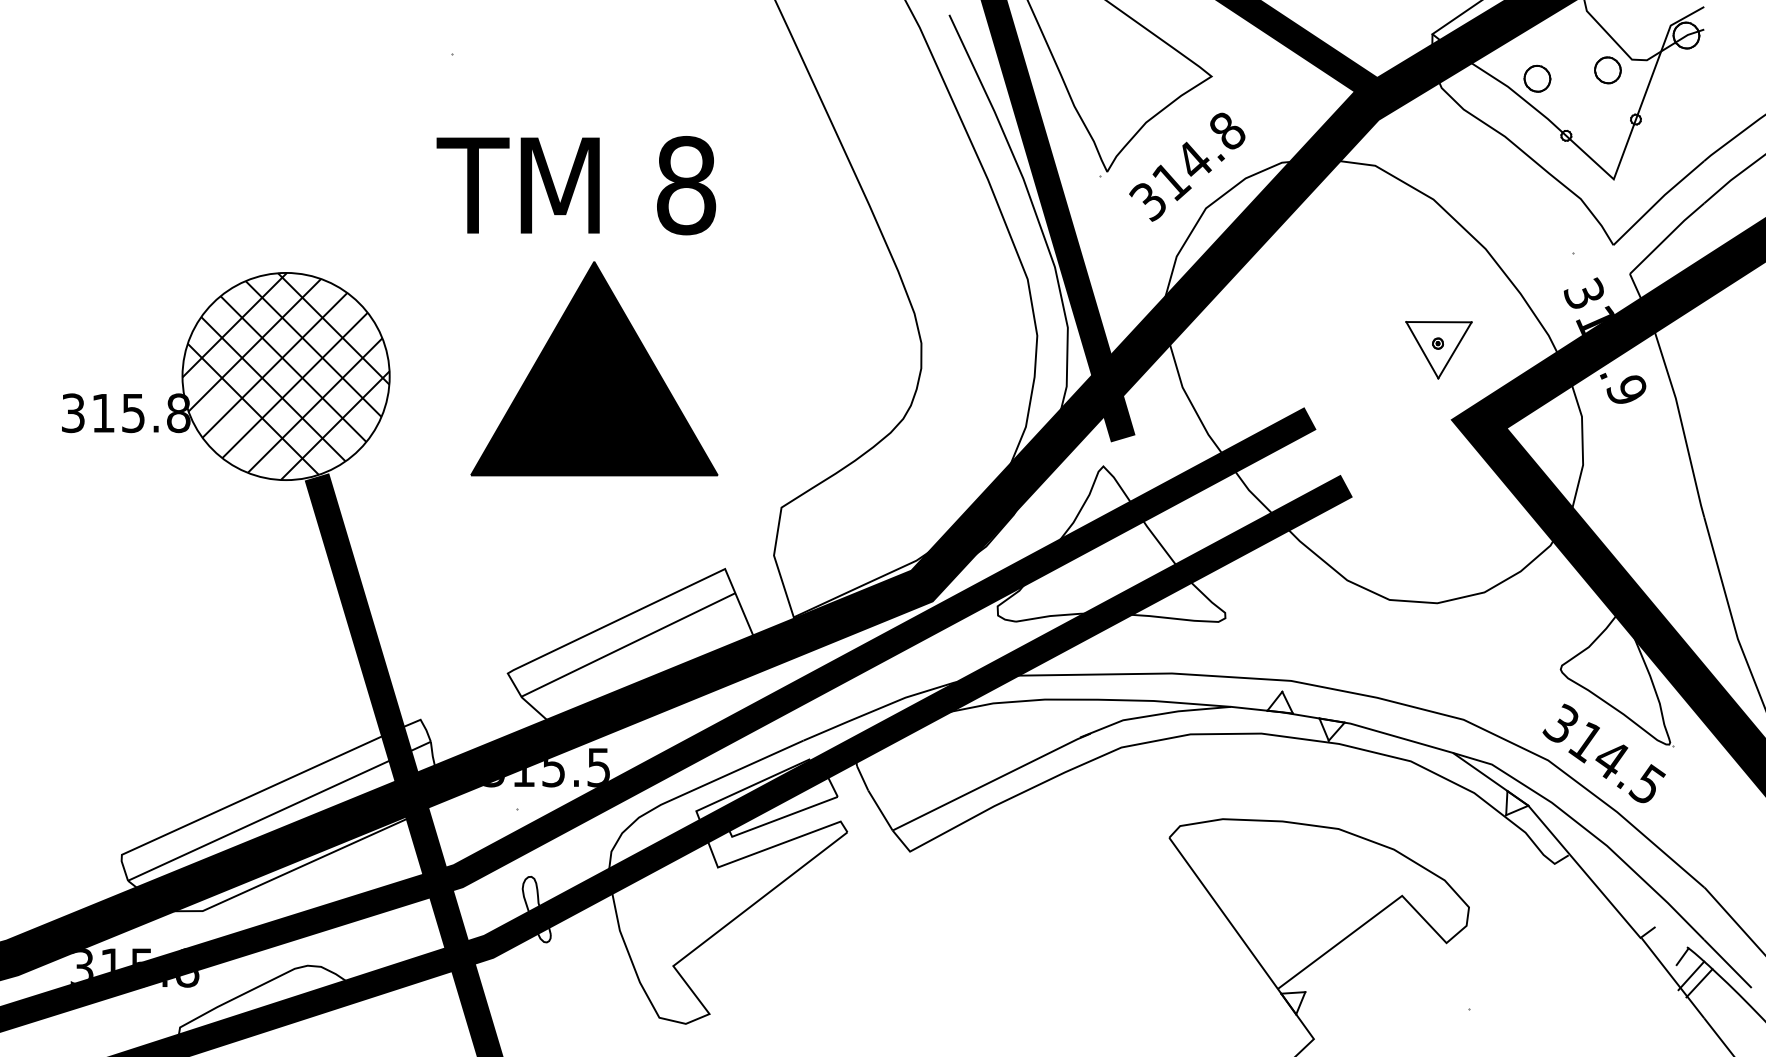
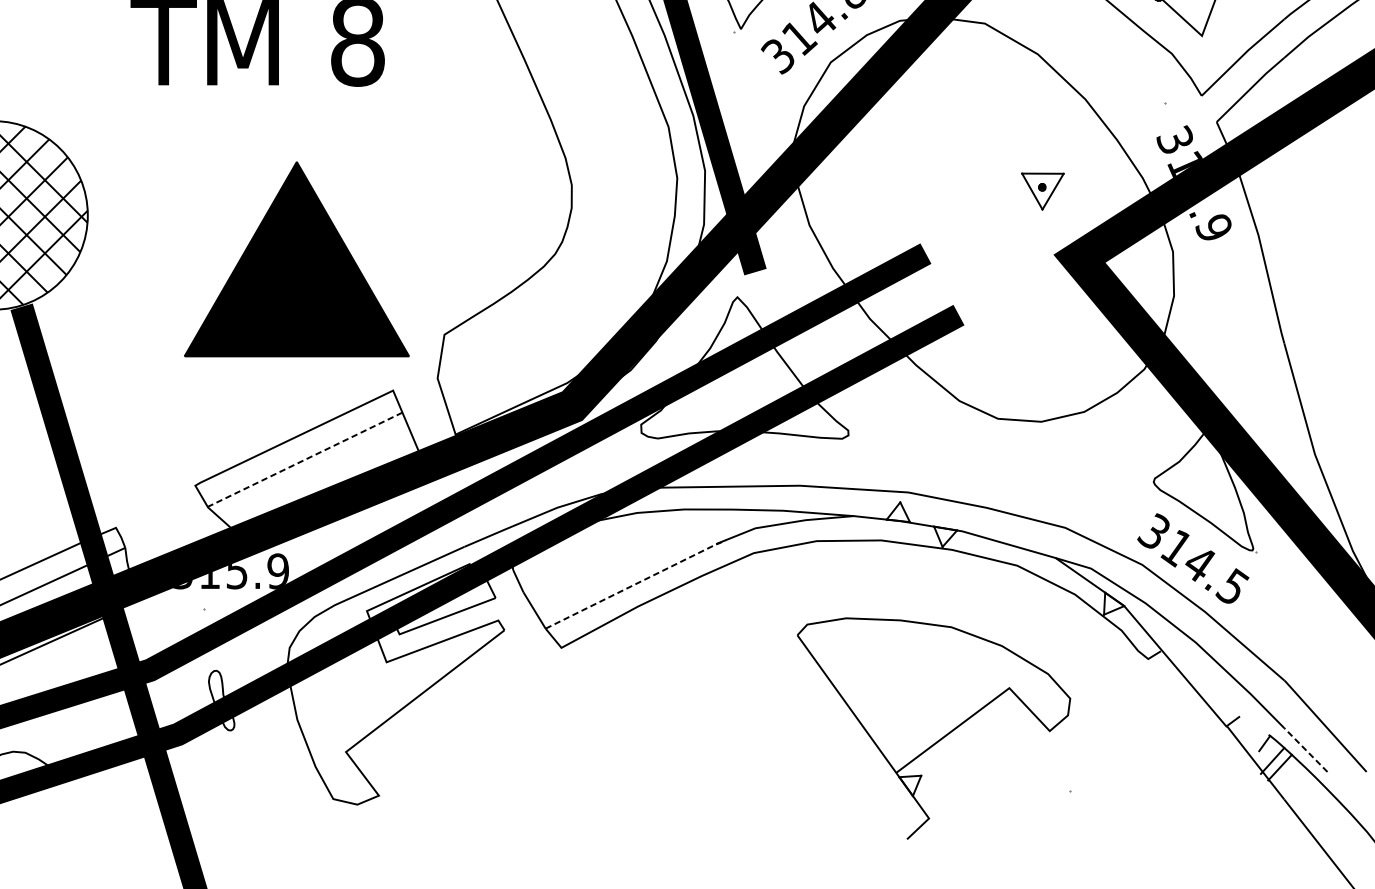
part: (1438, 350) -> (1042, 191), size x0.7
part: (594, 368) -> (297, 259), moved
line: (628, 644) -> (305, 459), solid -> dashed
text: (598, 767) -> (277, 571), 315.5 -> 315.9
line: (992, 781) -> (636, 584), solid -> dashed
line: (1727, 963) -> (1305, 749), solid -> dashed

